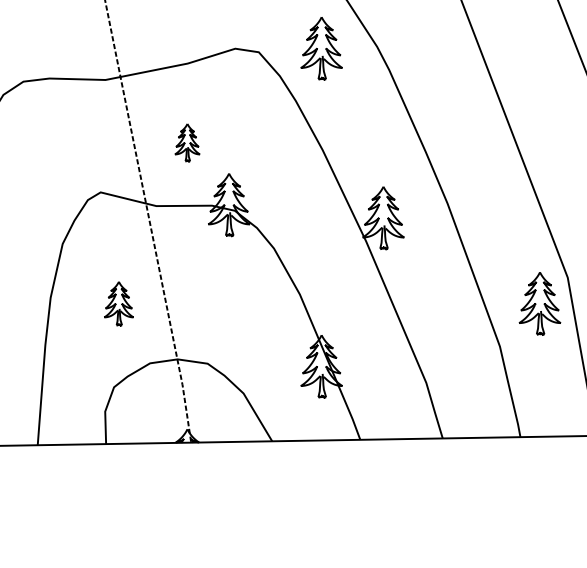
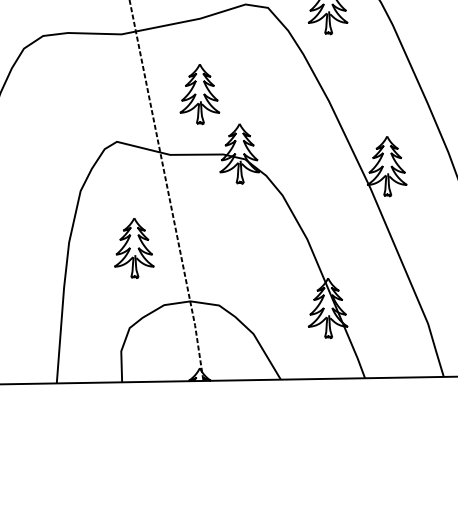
part: (187, 142) -> (199, 94), size x1.67
part: (118, 303) -> (133, 247), size x1.43

